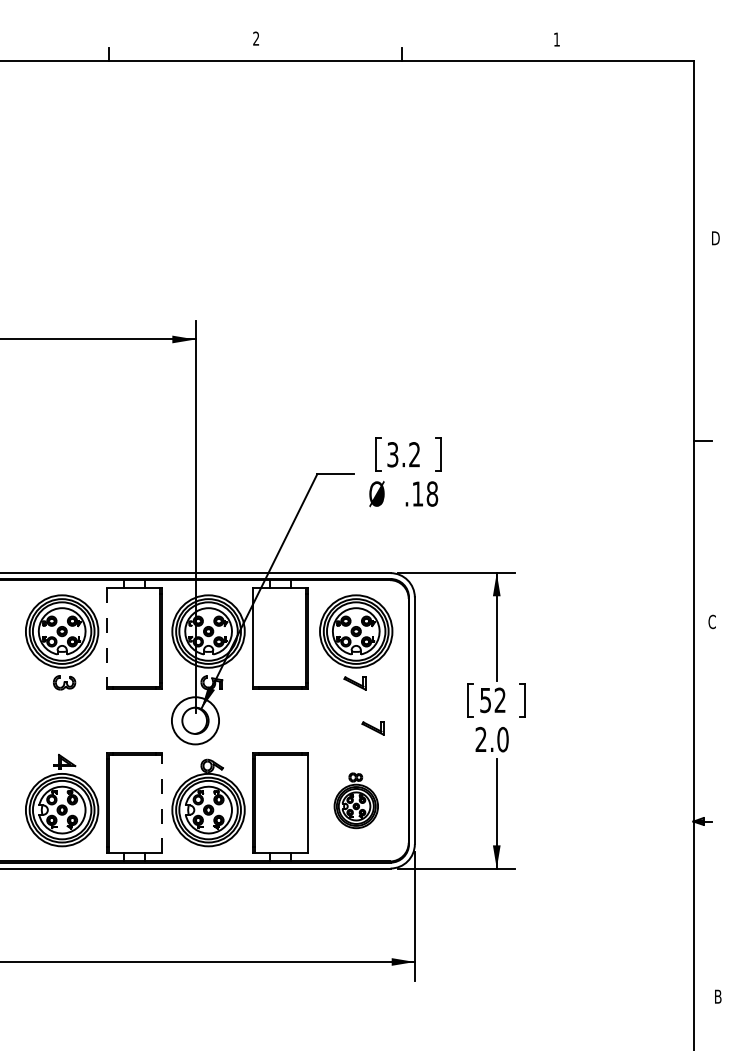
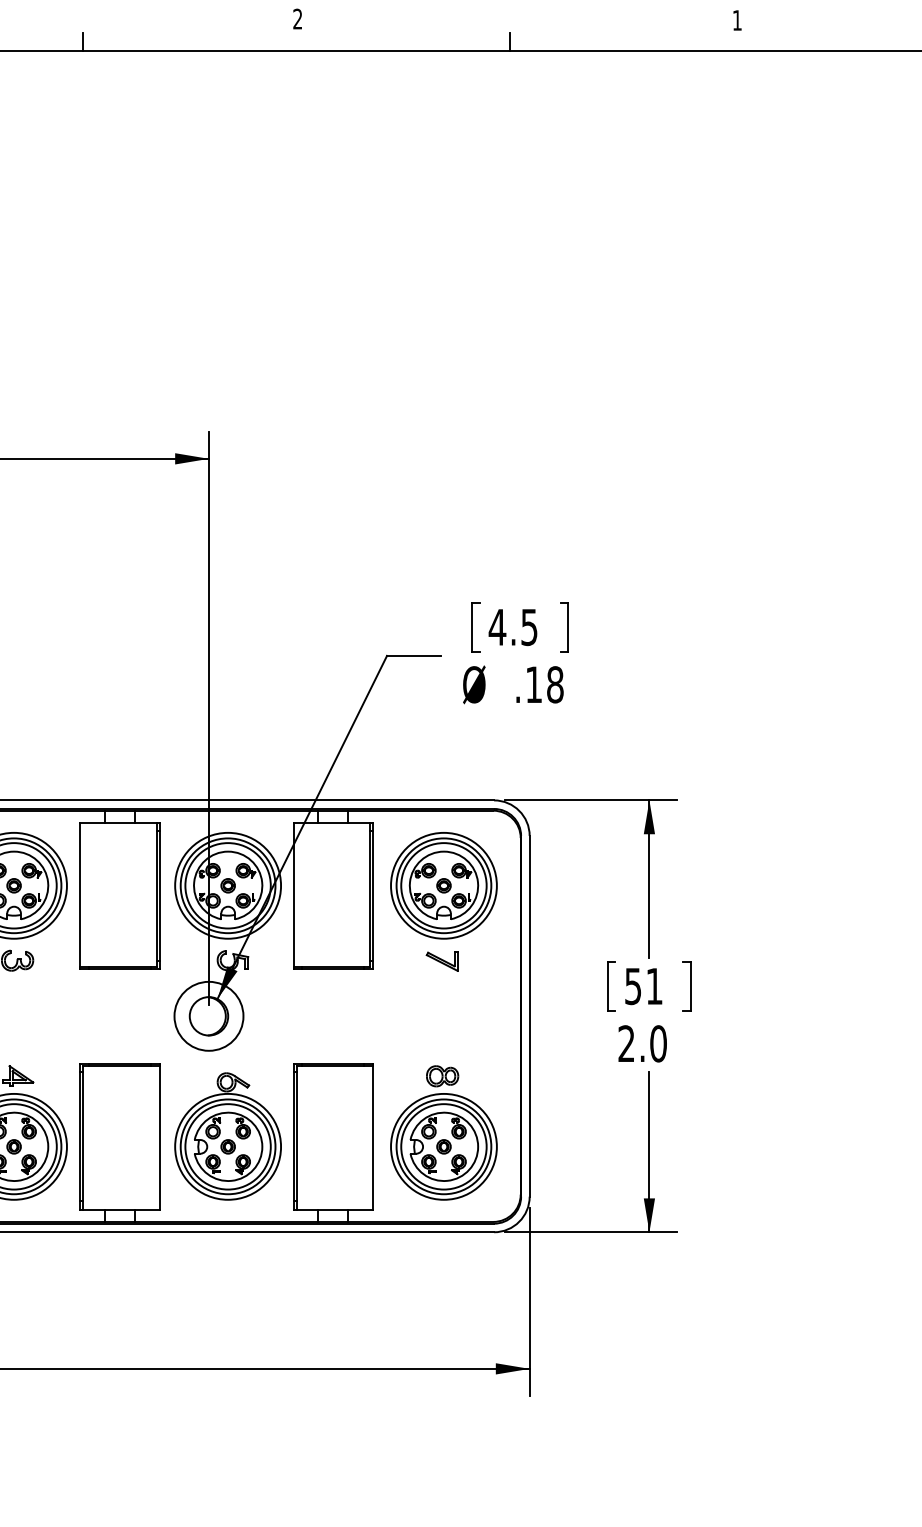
text: (402, 454) -> (511, 626), 3.2 -> 4.5
line: (107, 638) -> (80, 895), dashed -> solid
text: (499, 699) -> (653, 985), 52 -> 51
part: (372, 728) -> (467, 1027), removed
part: (356, 800) -> (444, 1132), size x1.67
line: (161, 802) -> (159, 1135), dashed -> solid

